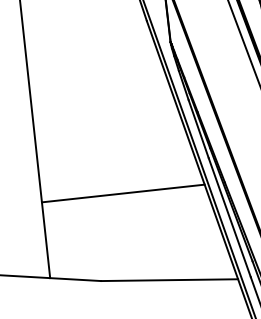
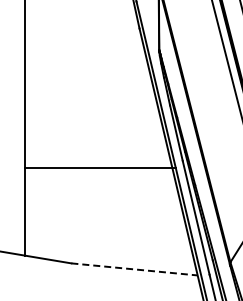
line: (123, 193) -> (100, 167), moved
line: (170, 280) -> (135, 269), solid -> dashed

